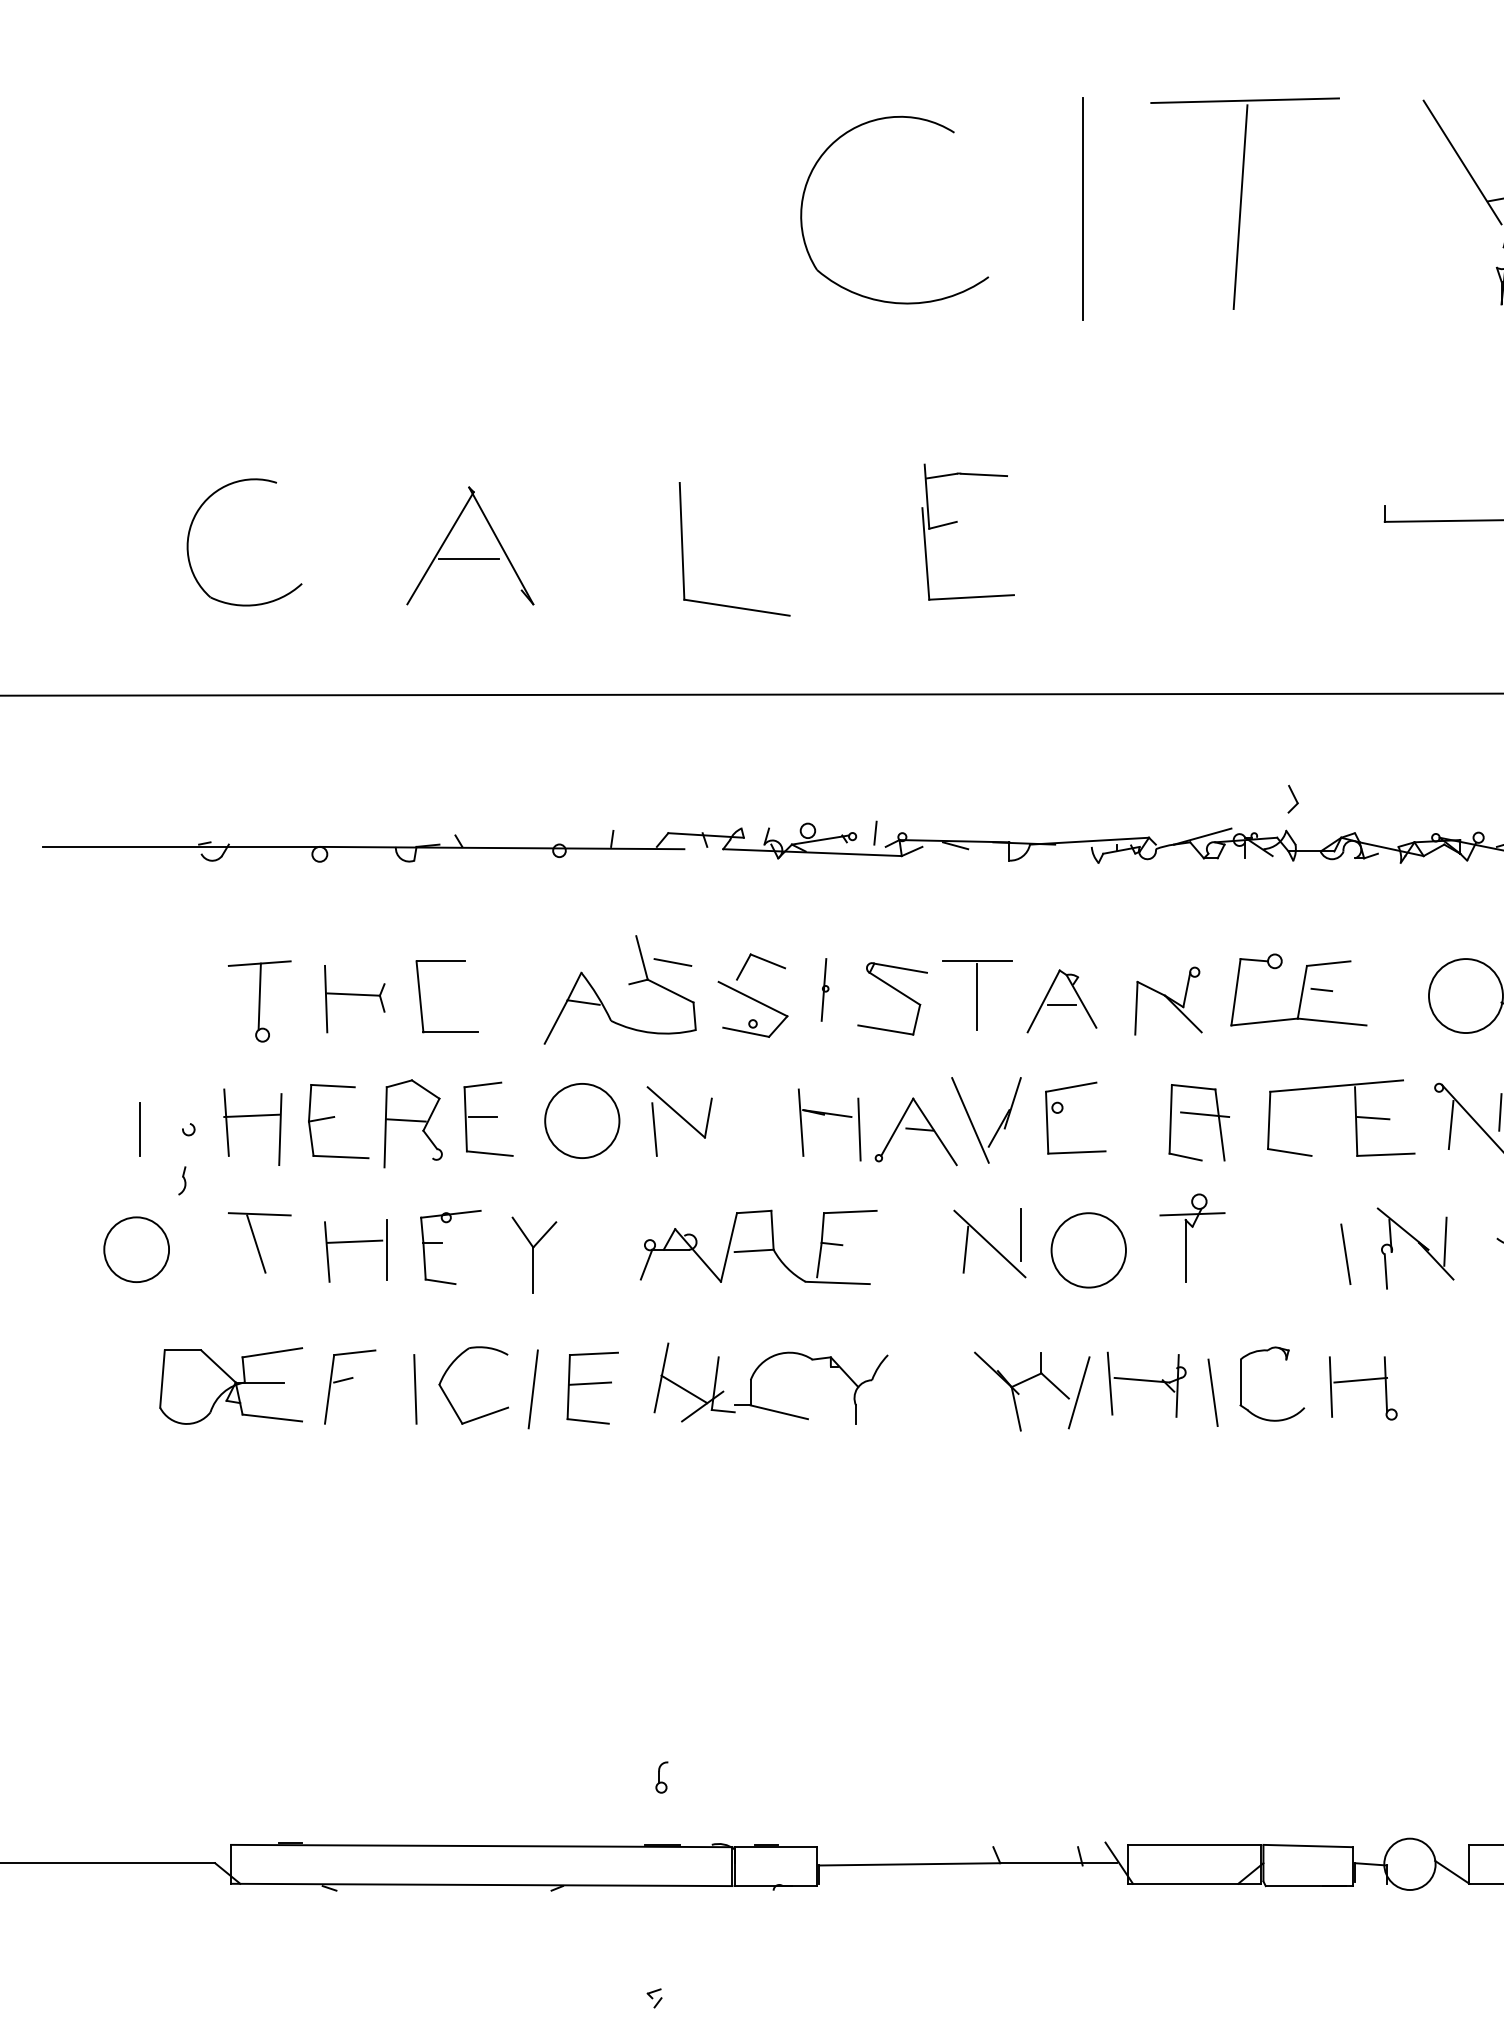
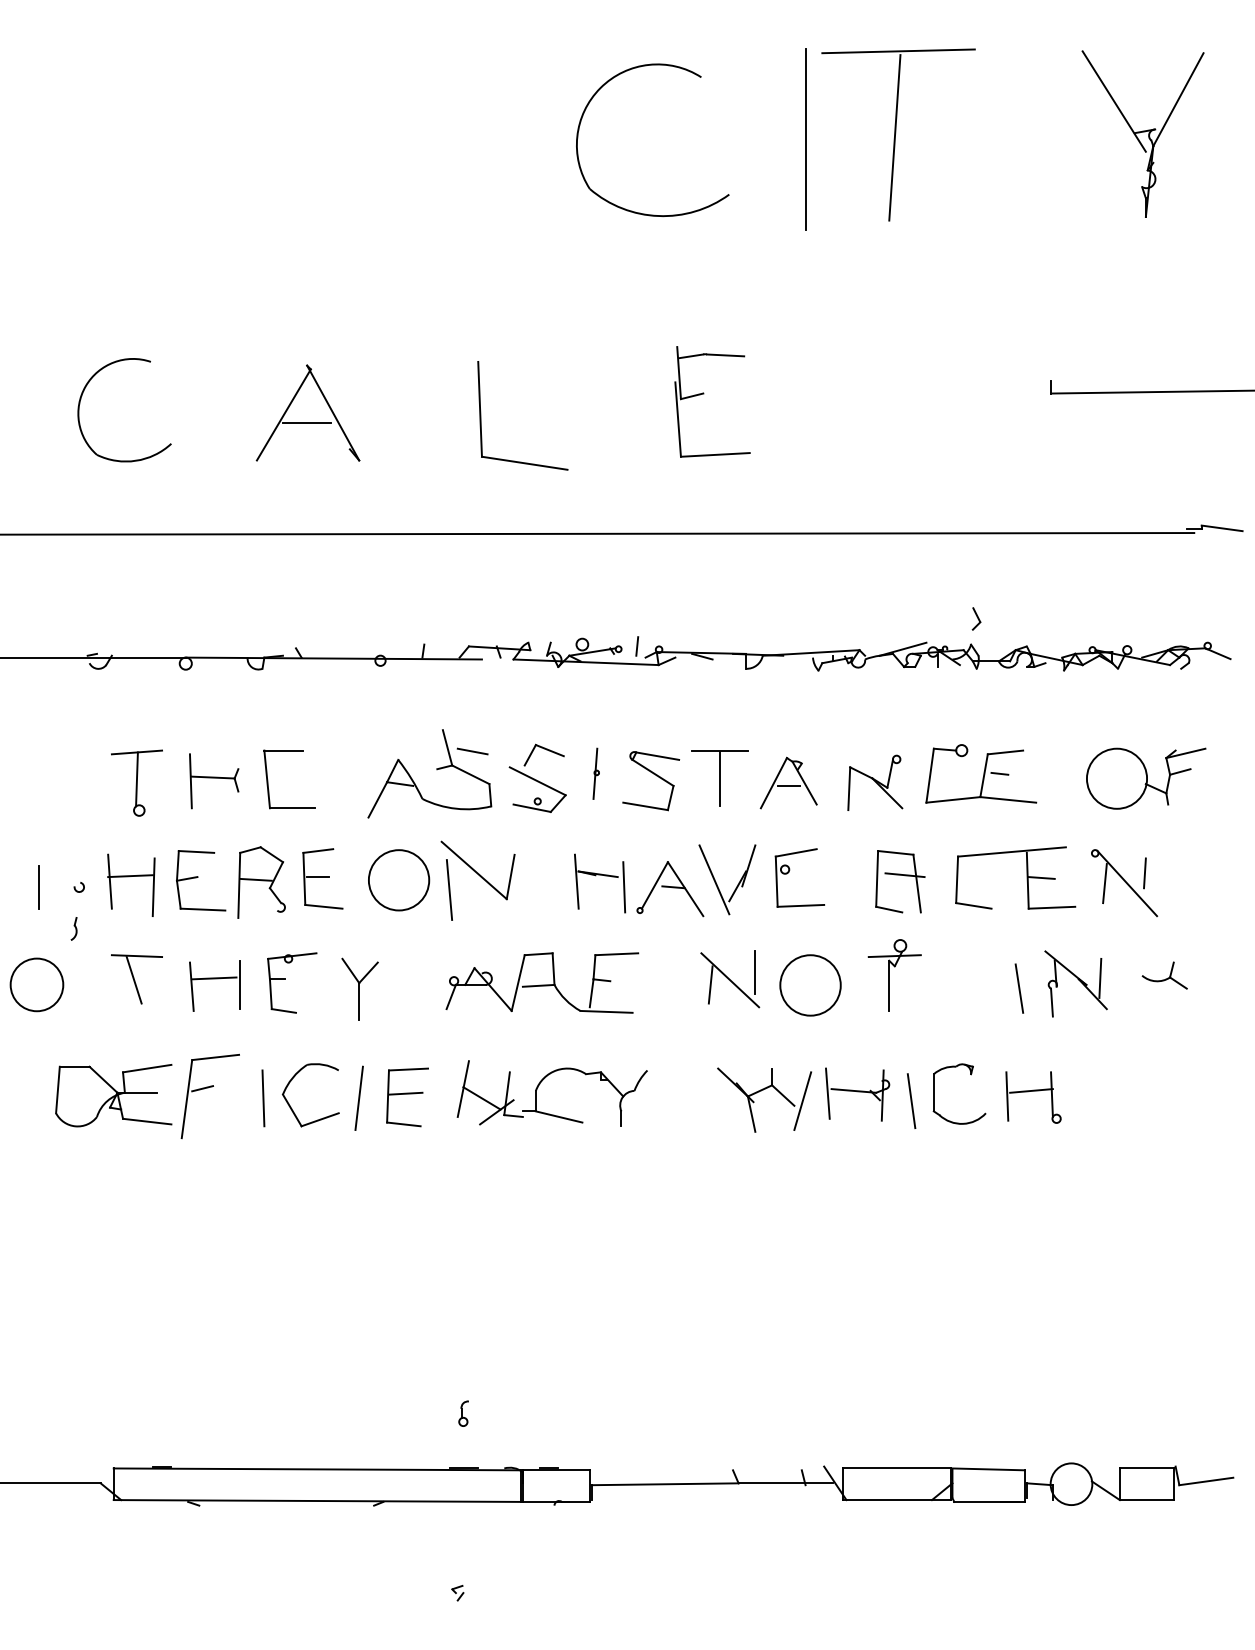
part: (1245, 203) -> (898, 134), moved
part: (680, 1121) -> (478, 880), size x1.4
part: (350, 1387) -> (210, 1096), size x1.4

